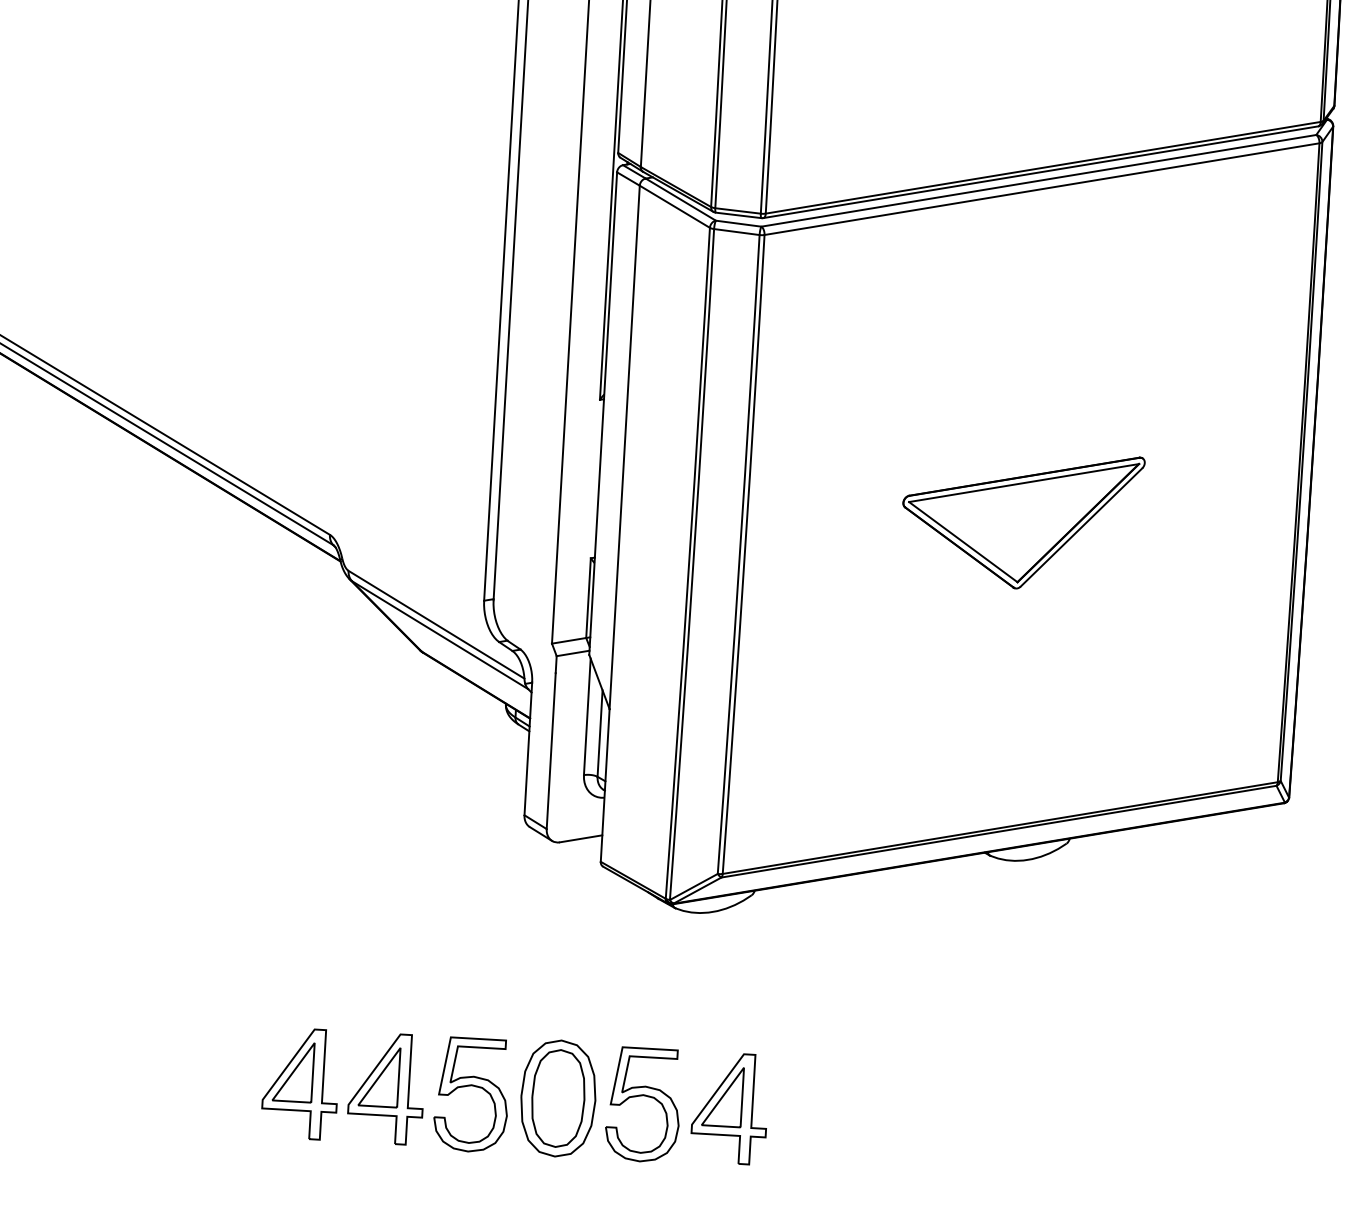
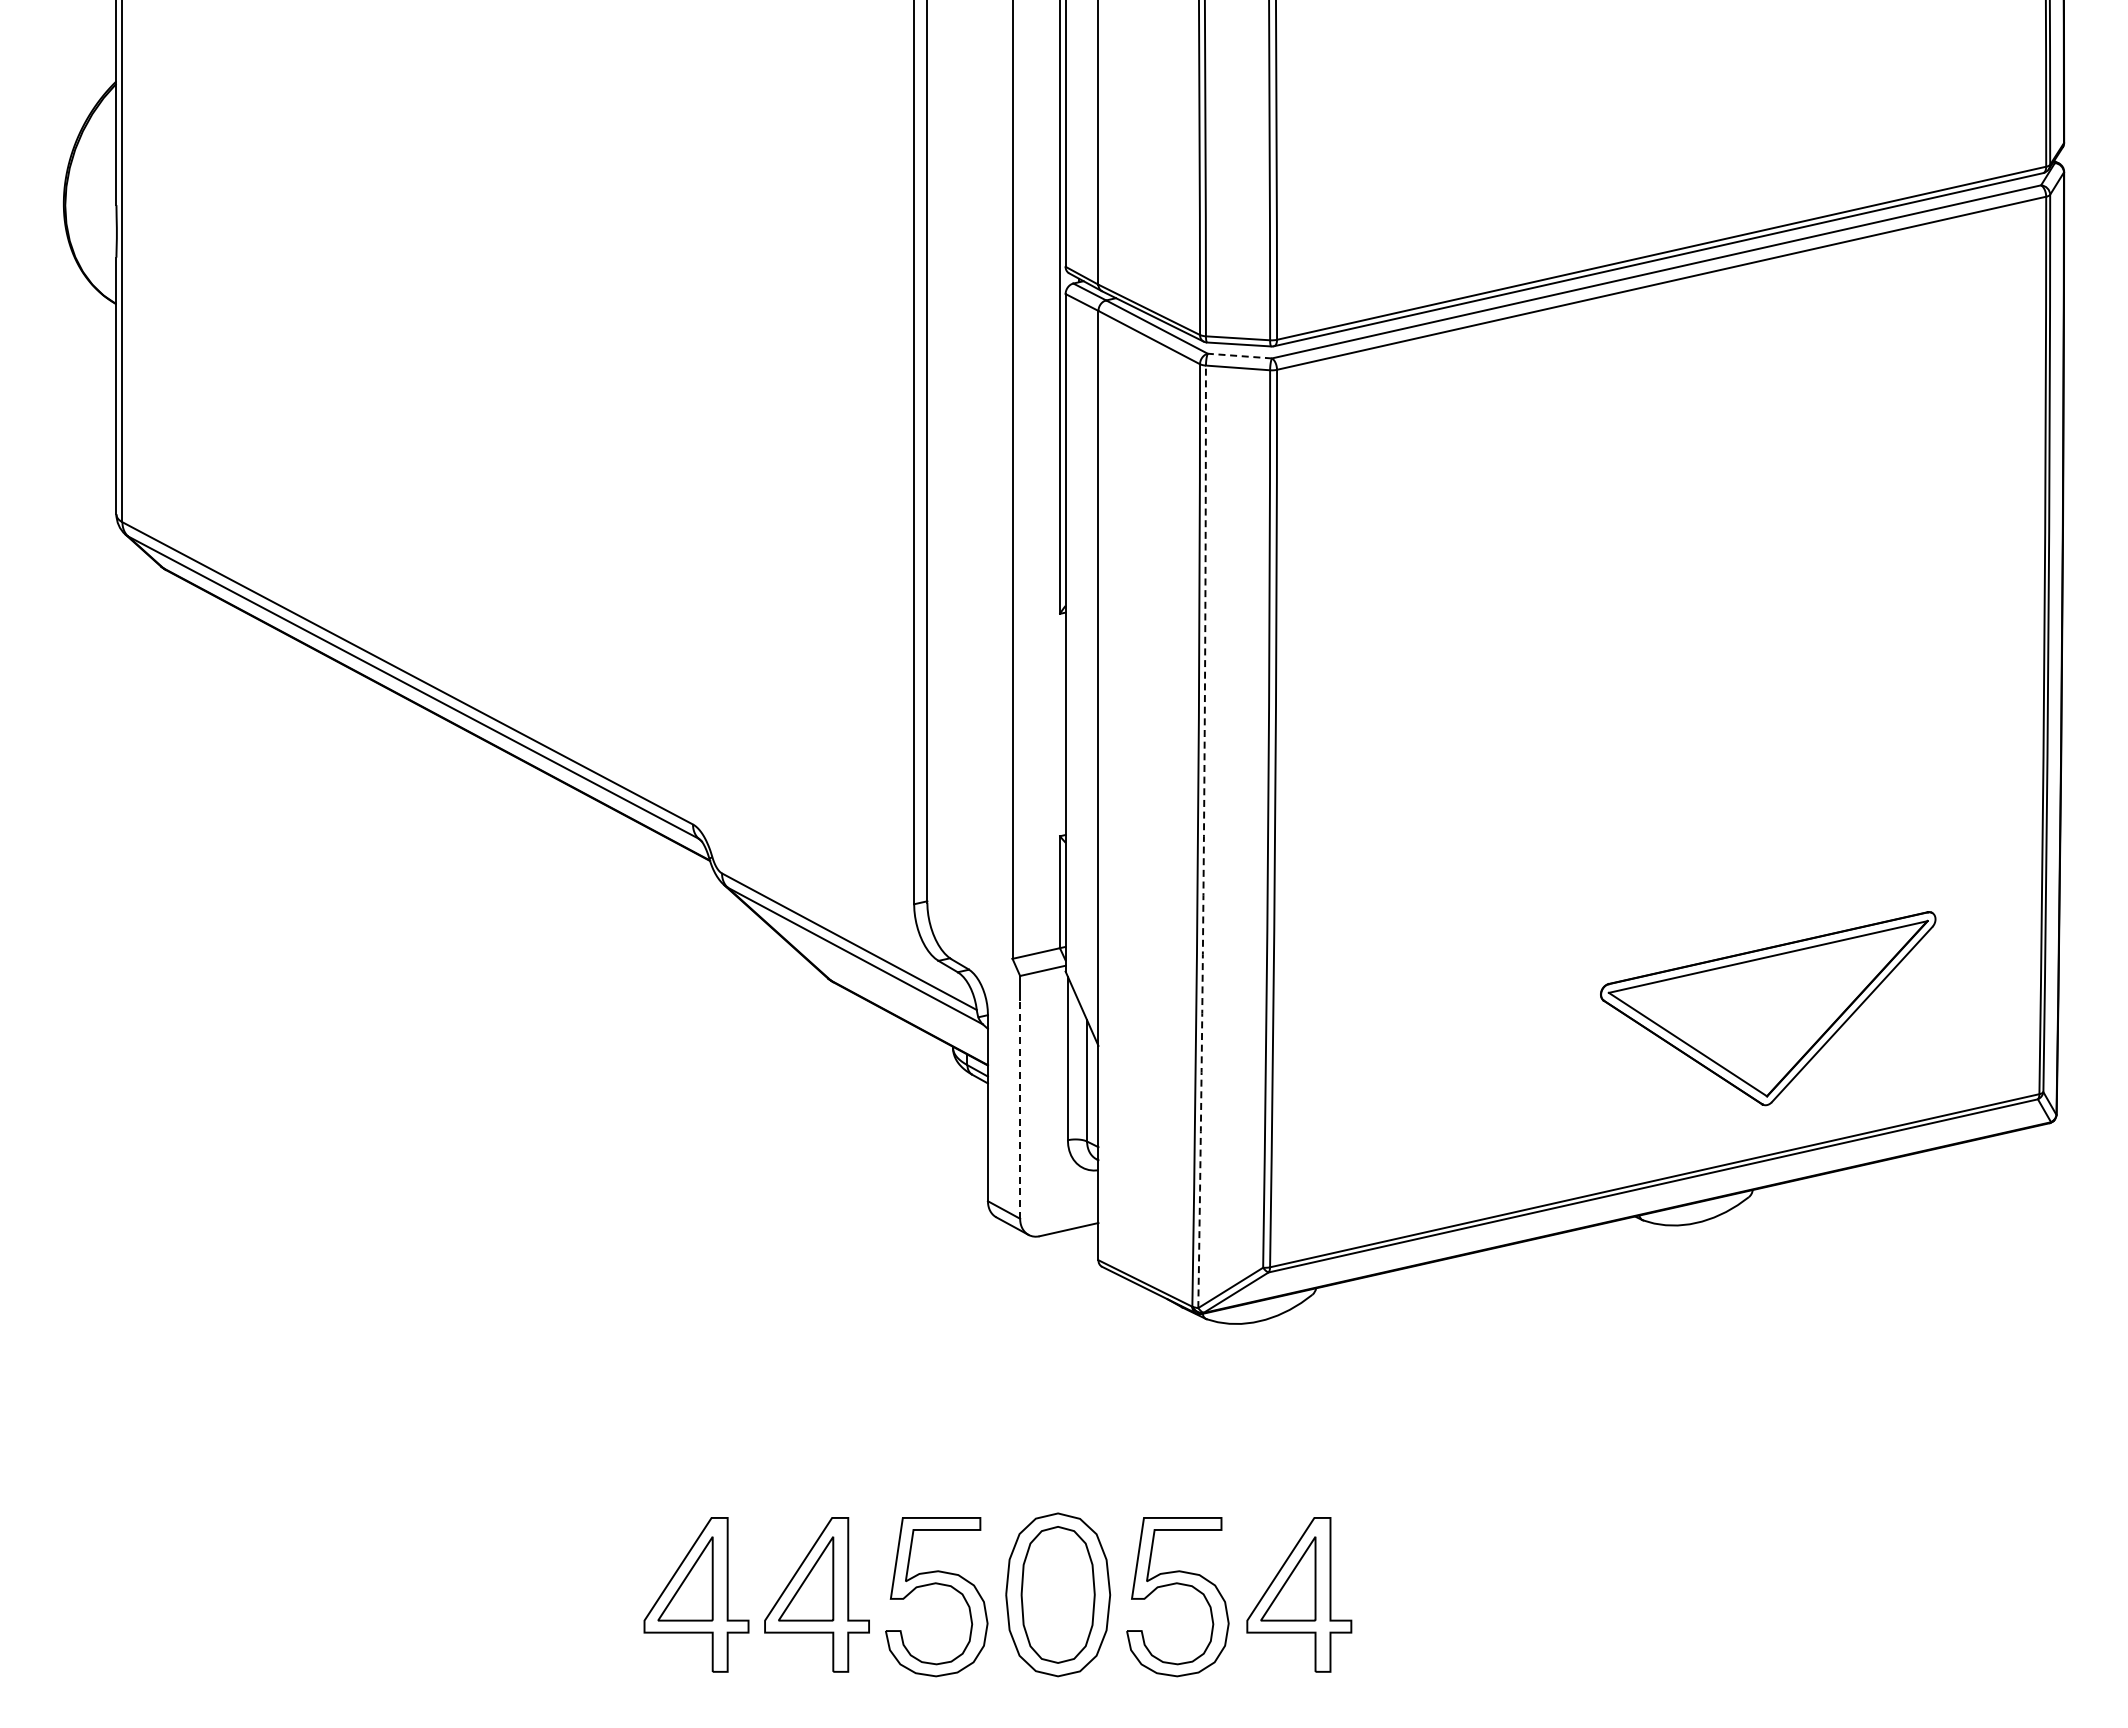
line: (738, 223) -> (1239, 356), solid -> dashed
part: (1022, 519) -> (1768, 1008), moved
arc: (693, 564) -> (1203, 836), solid -> dashed
line: (551, 750) -> (1020, 1108), solid -> dashed

